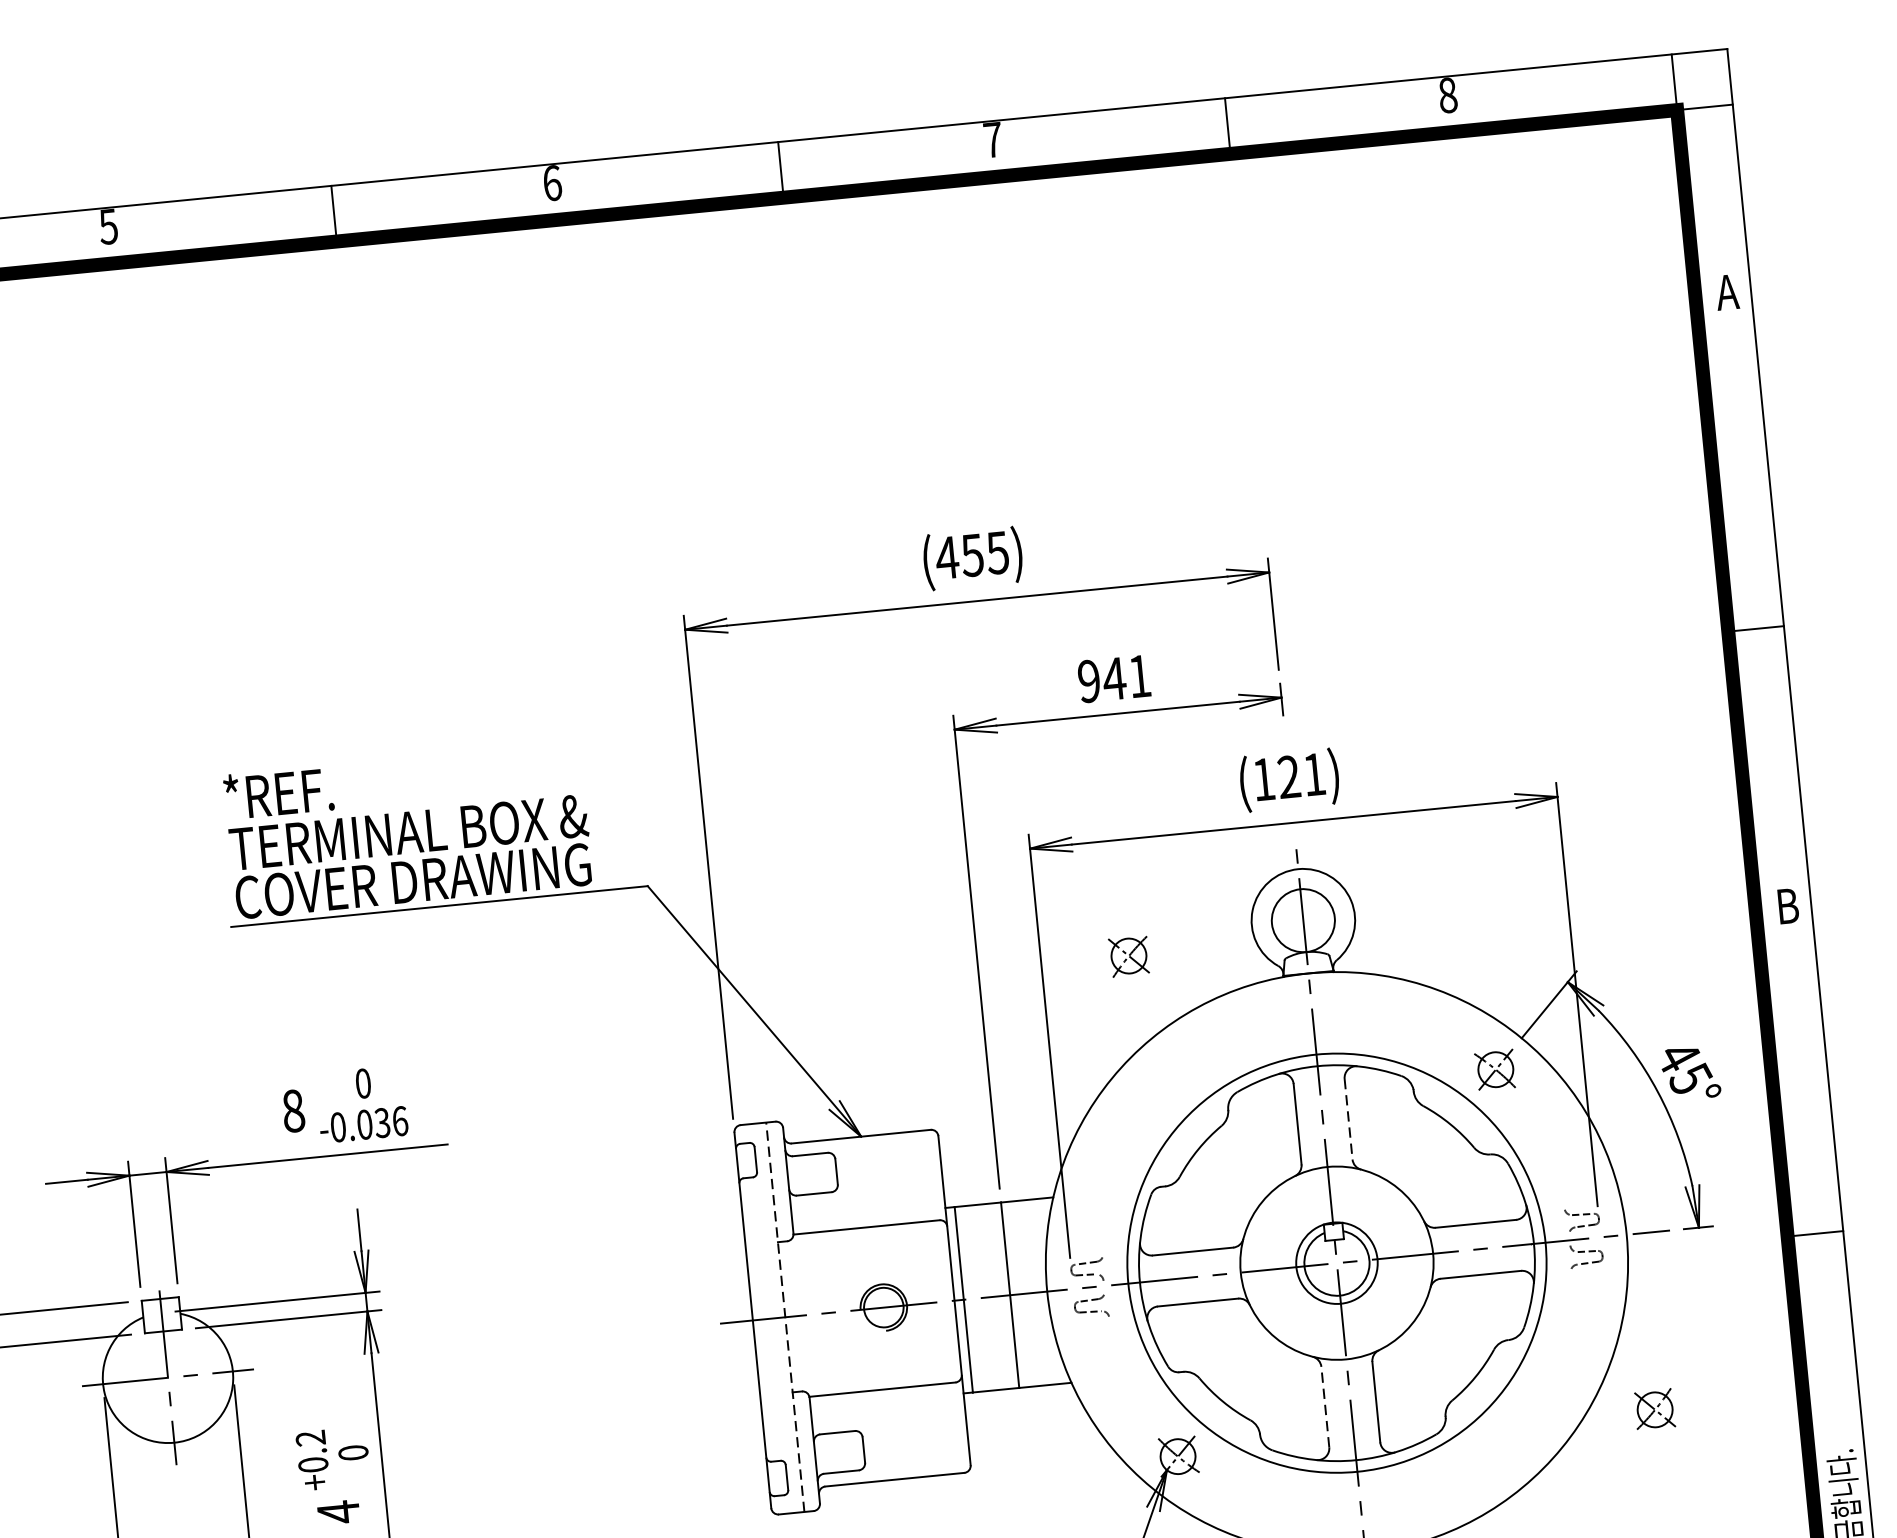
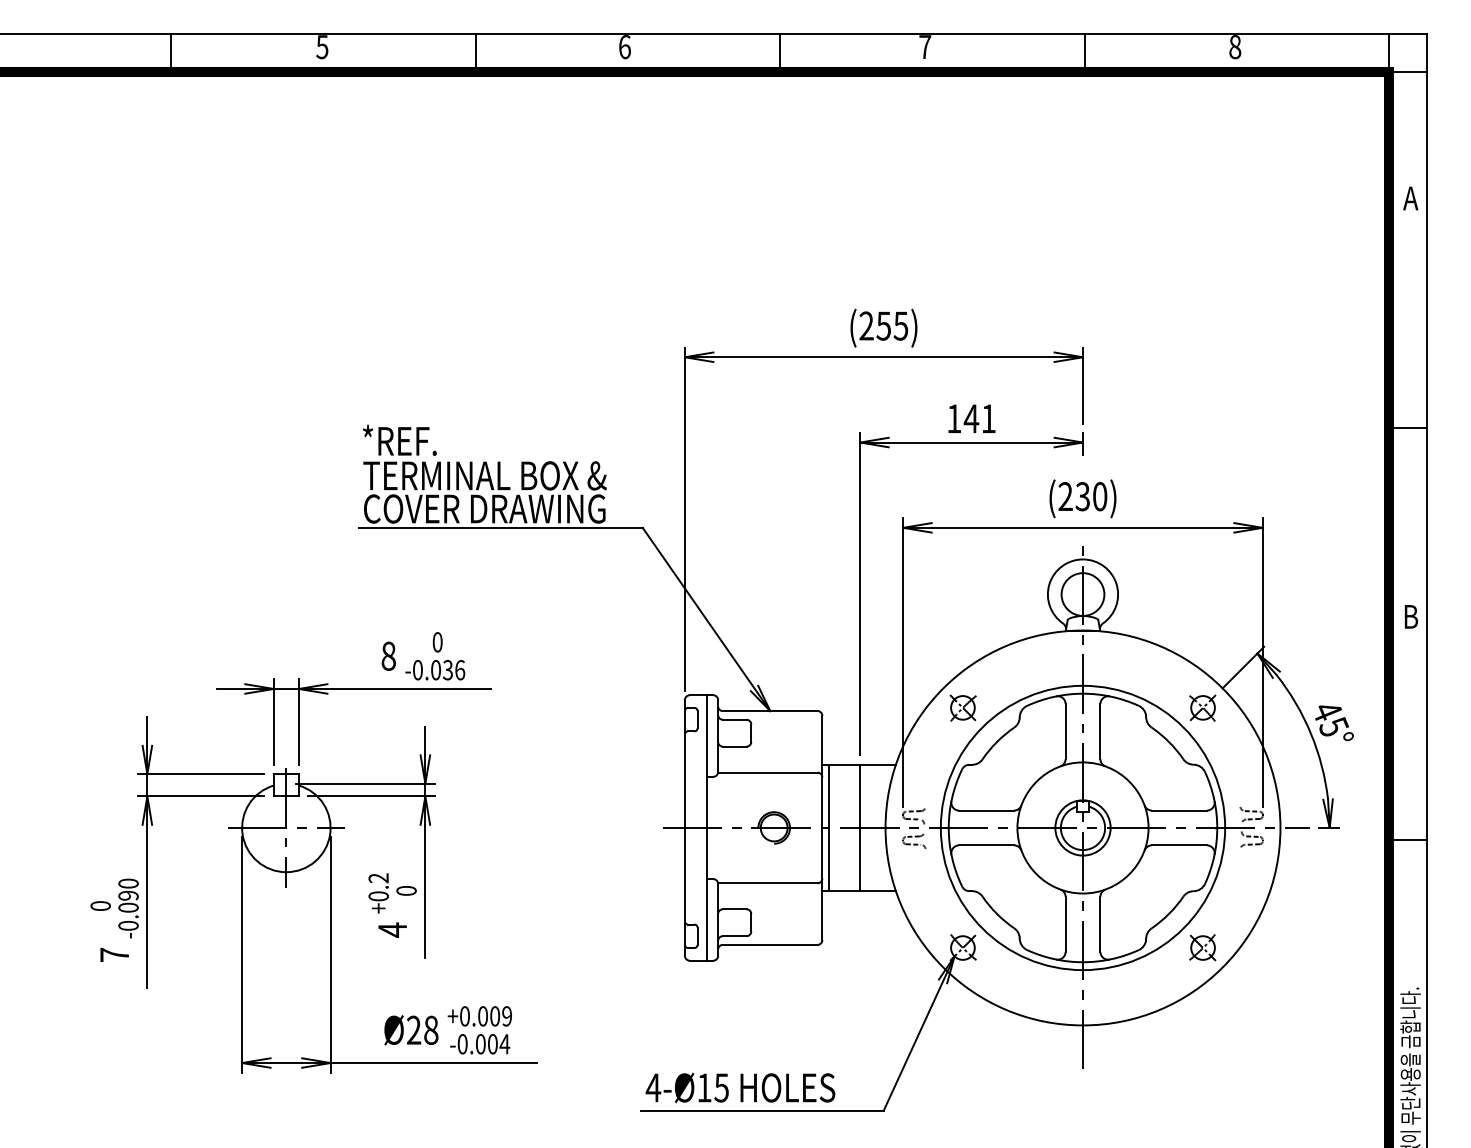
text: (946, 557) -> (866, 325), (455) -> (255)
text: (1089, 680) -> (954, 418), 941 -> 141
text: (1288, 776) -> (1082, 496), (121) -> (230)
part: (1128, 955) -> (962, 707), moved
line: (1348, 1120) -> (1100, 732), dashed -> solid
line: (785, 1316) -> (707, 827), dashed -> solid
line: (1325, 1405) -> (1065, 923), dashed -> solid
part: (1654, 1409) -> (1202, 947), moved

